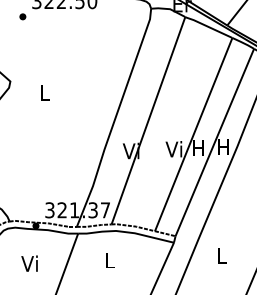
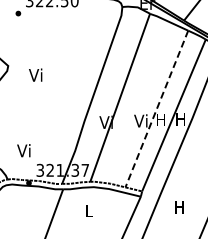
text: (44, 91) -> (35, 74), L -> Vi
line: (193, 135) -> (156, 109), solid -> dashed
text: (221, 256) -> (179, 207), L -> H
text: (29, 263) -> (23, 150), moved

